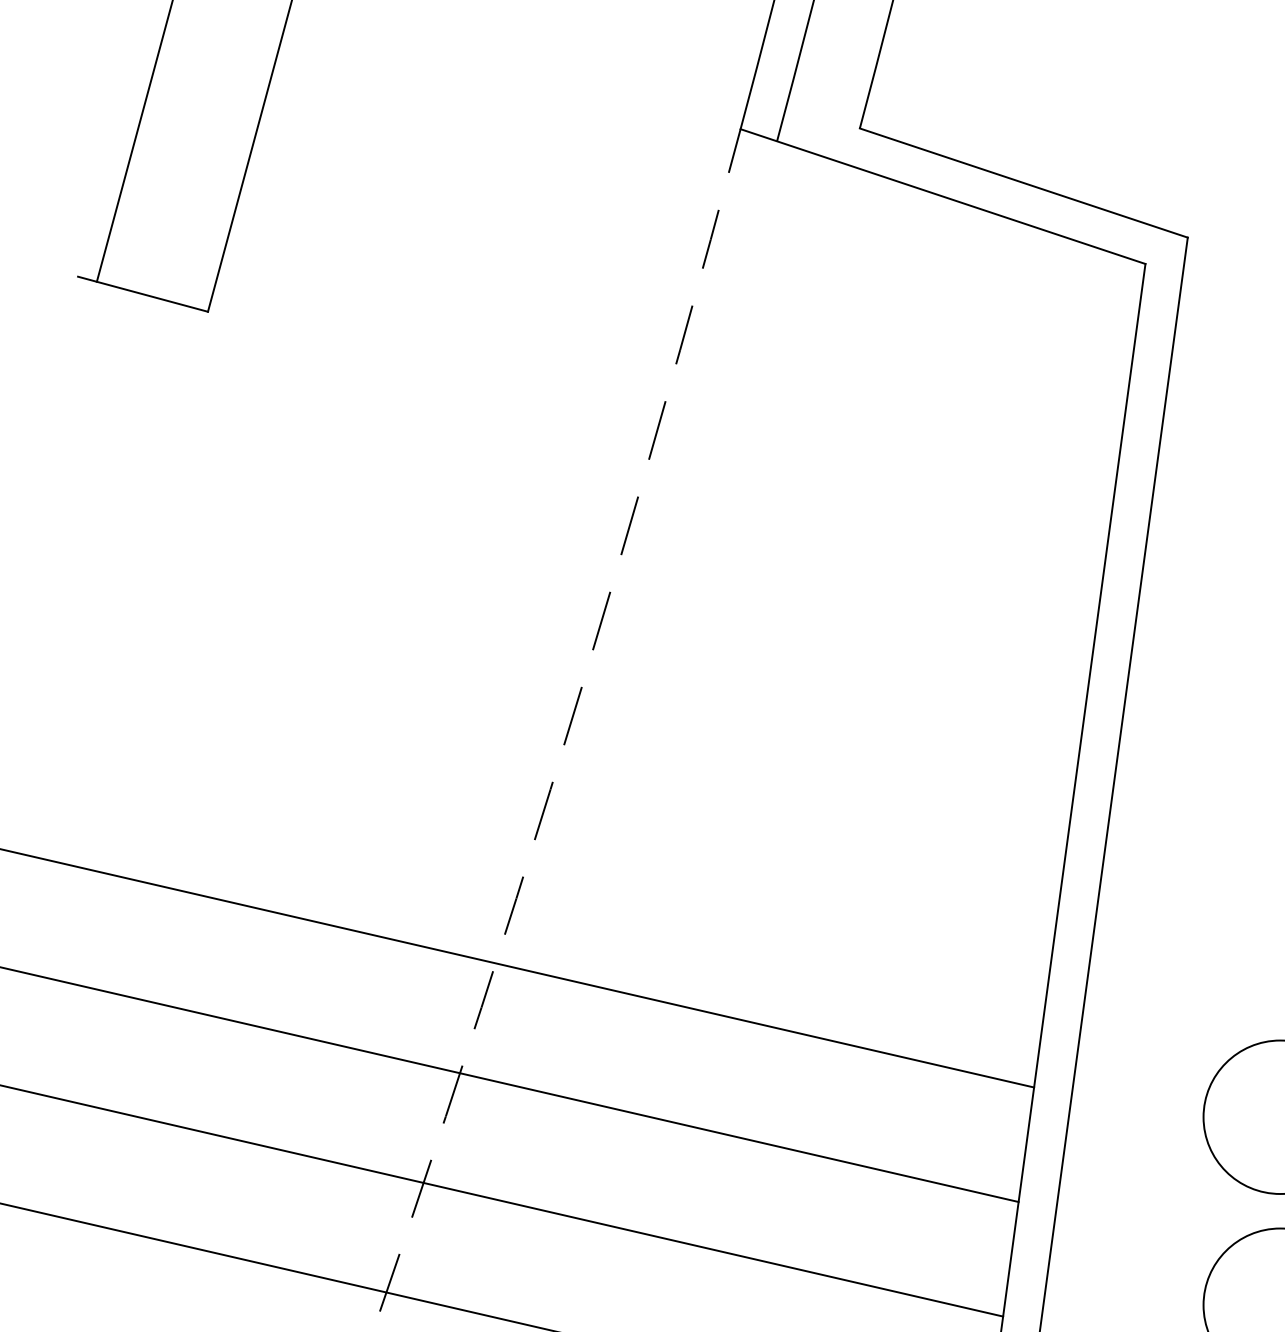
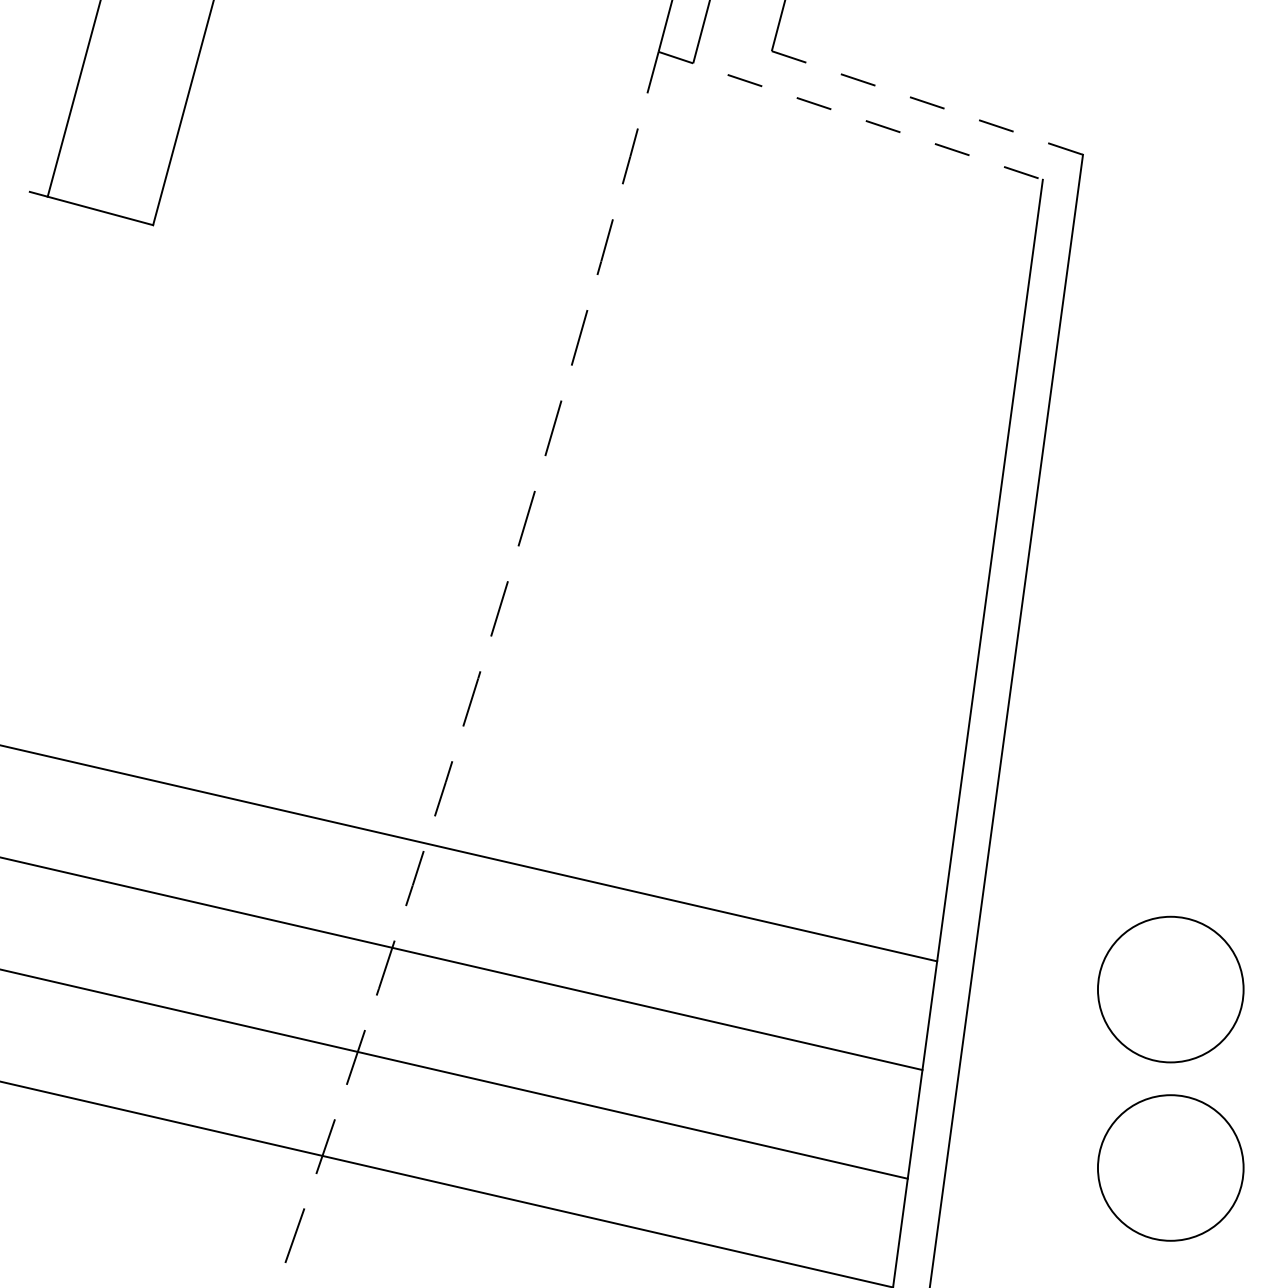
line: (1023, 183) -> (927, 103), solid -> dashed
line: (943, 197) -> (851, 116), solid -> dashed

